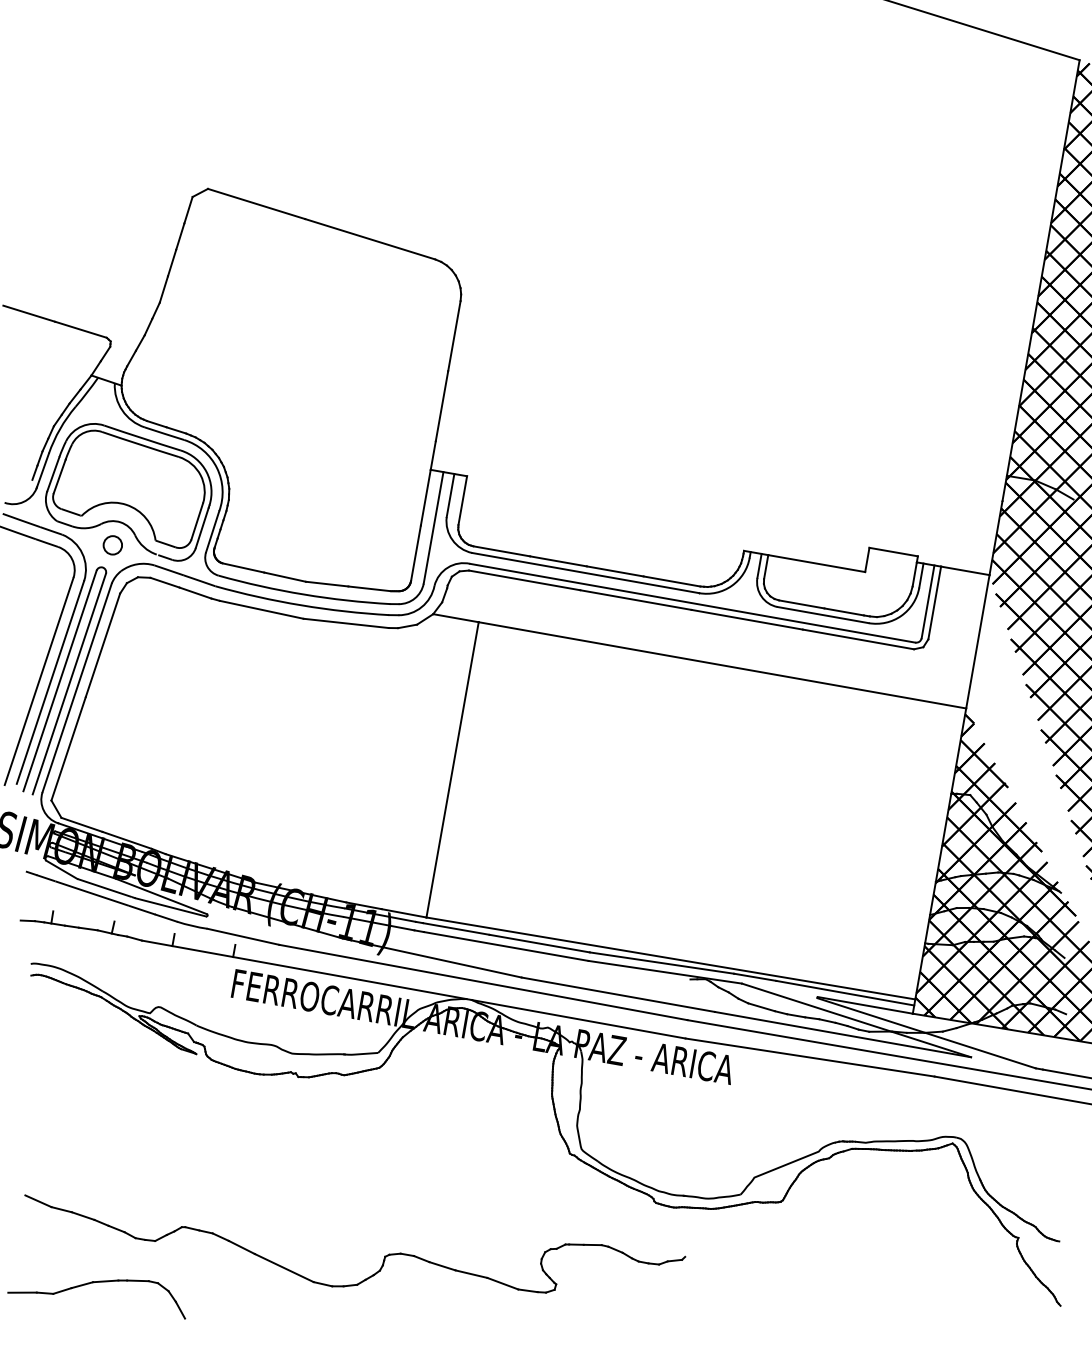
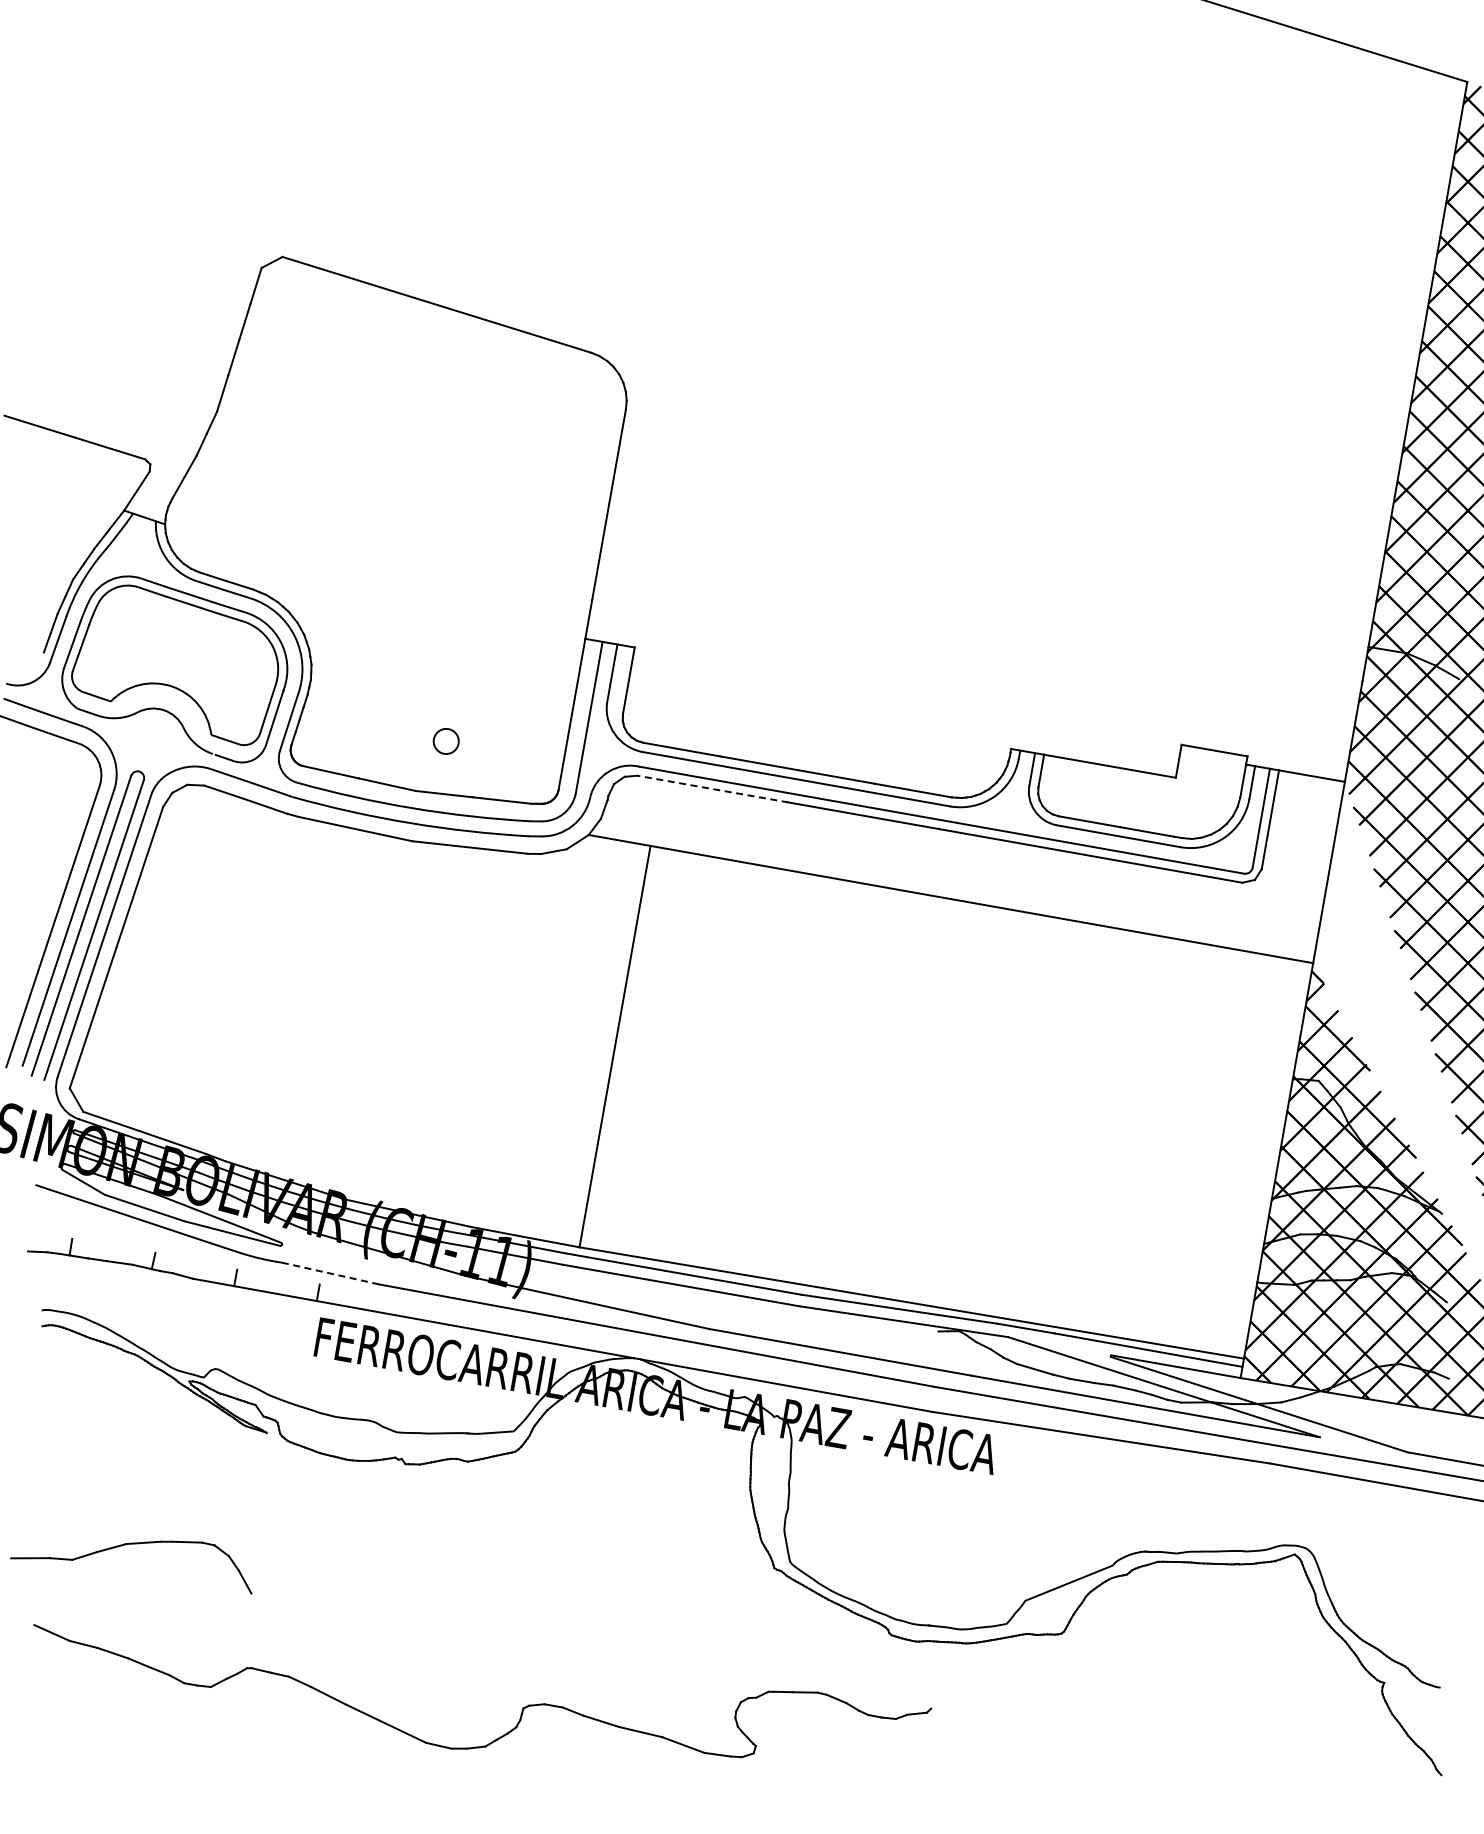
circle: (112, 545) -> (445, 741), moved
line: (524, 580) -> (712, 789), solid -> dashed
line: (243, 936) -> (331, 1273), solid -> dashed
part: (92, 1283) -> (125, 1545), moved

